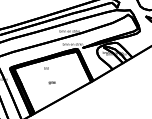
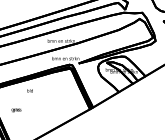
text: (51, 82) -> (15, 109), moved

